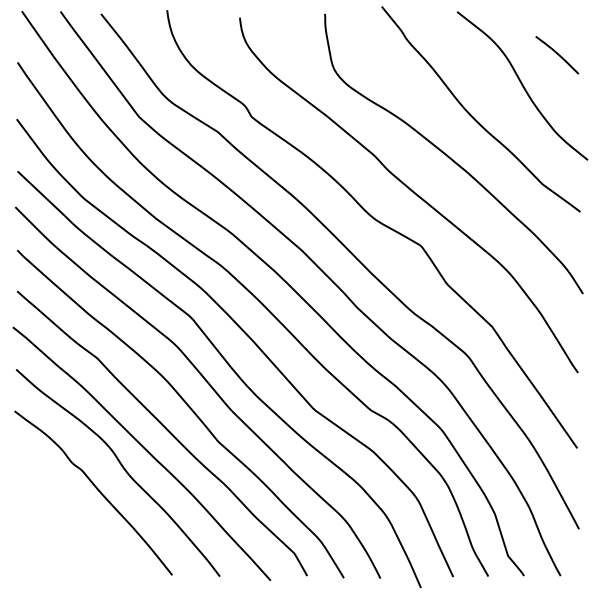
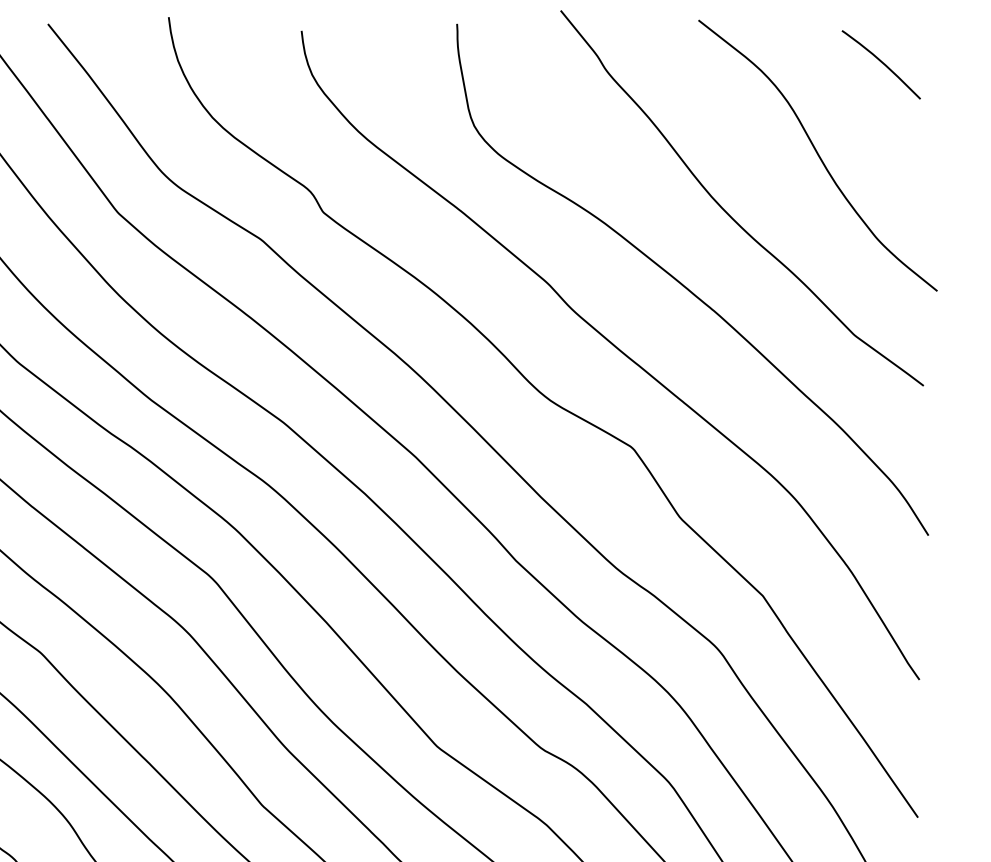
curve: (557, 54) -> (881, 63), moved

